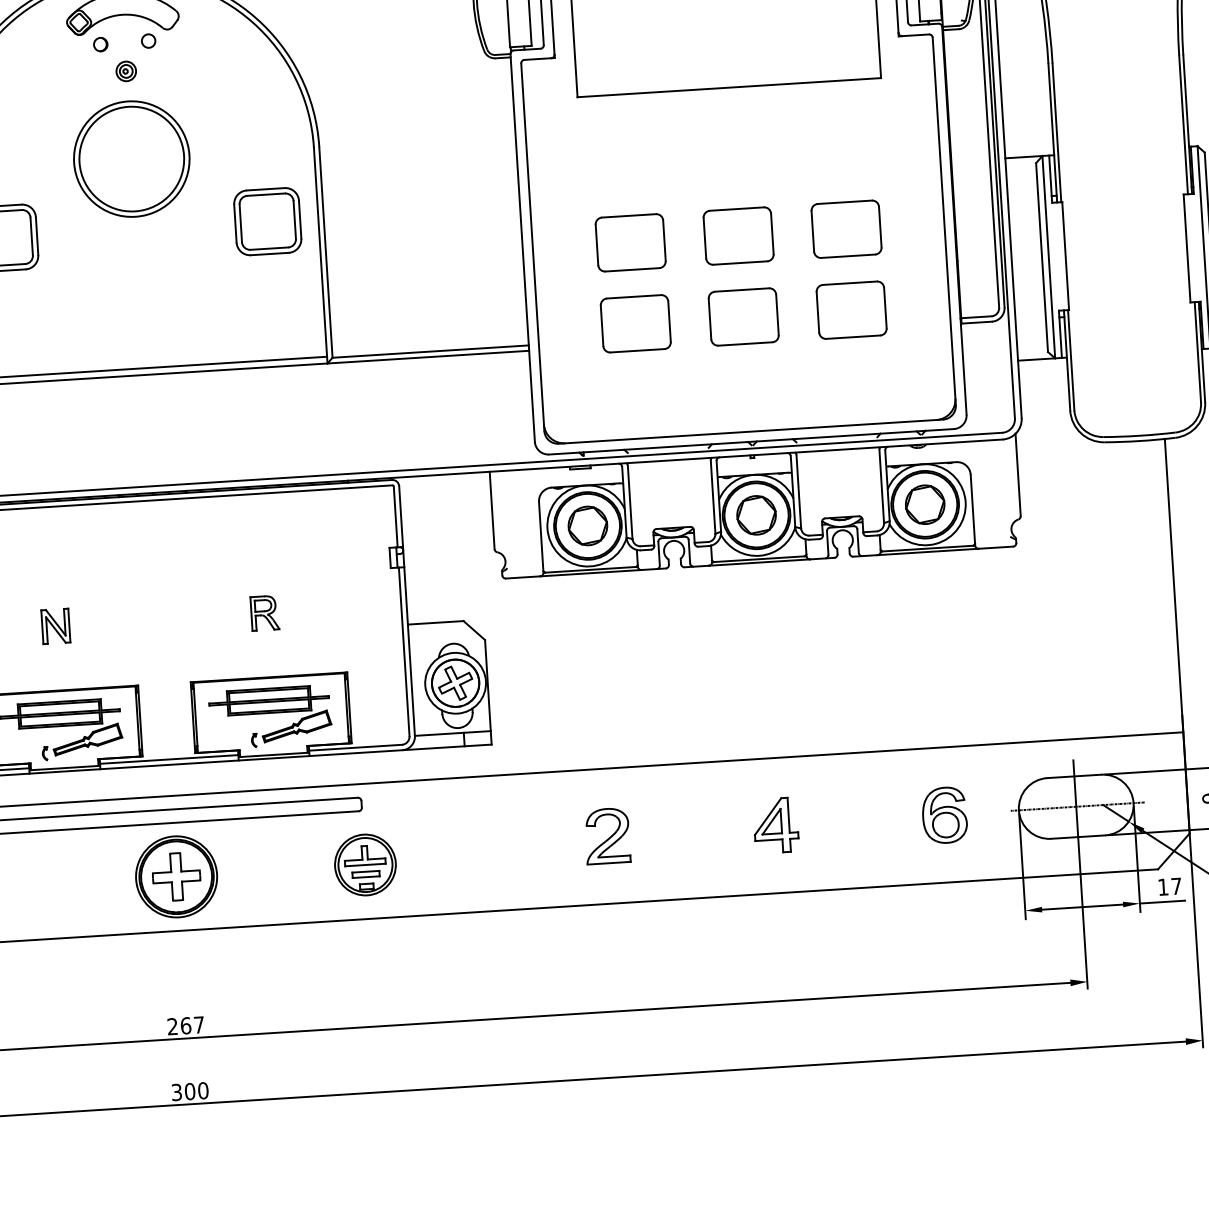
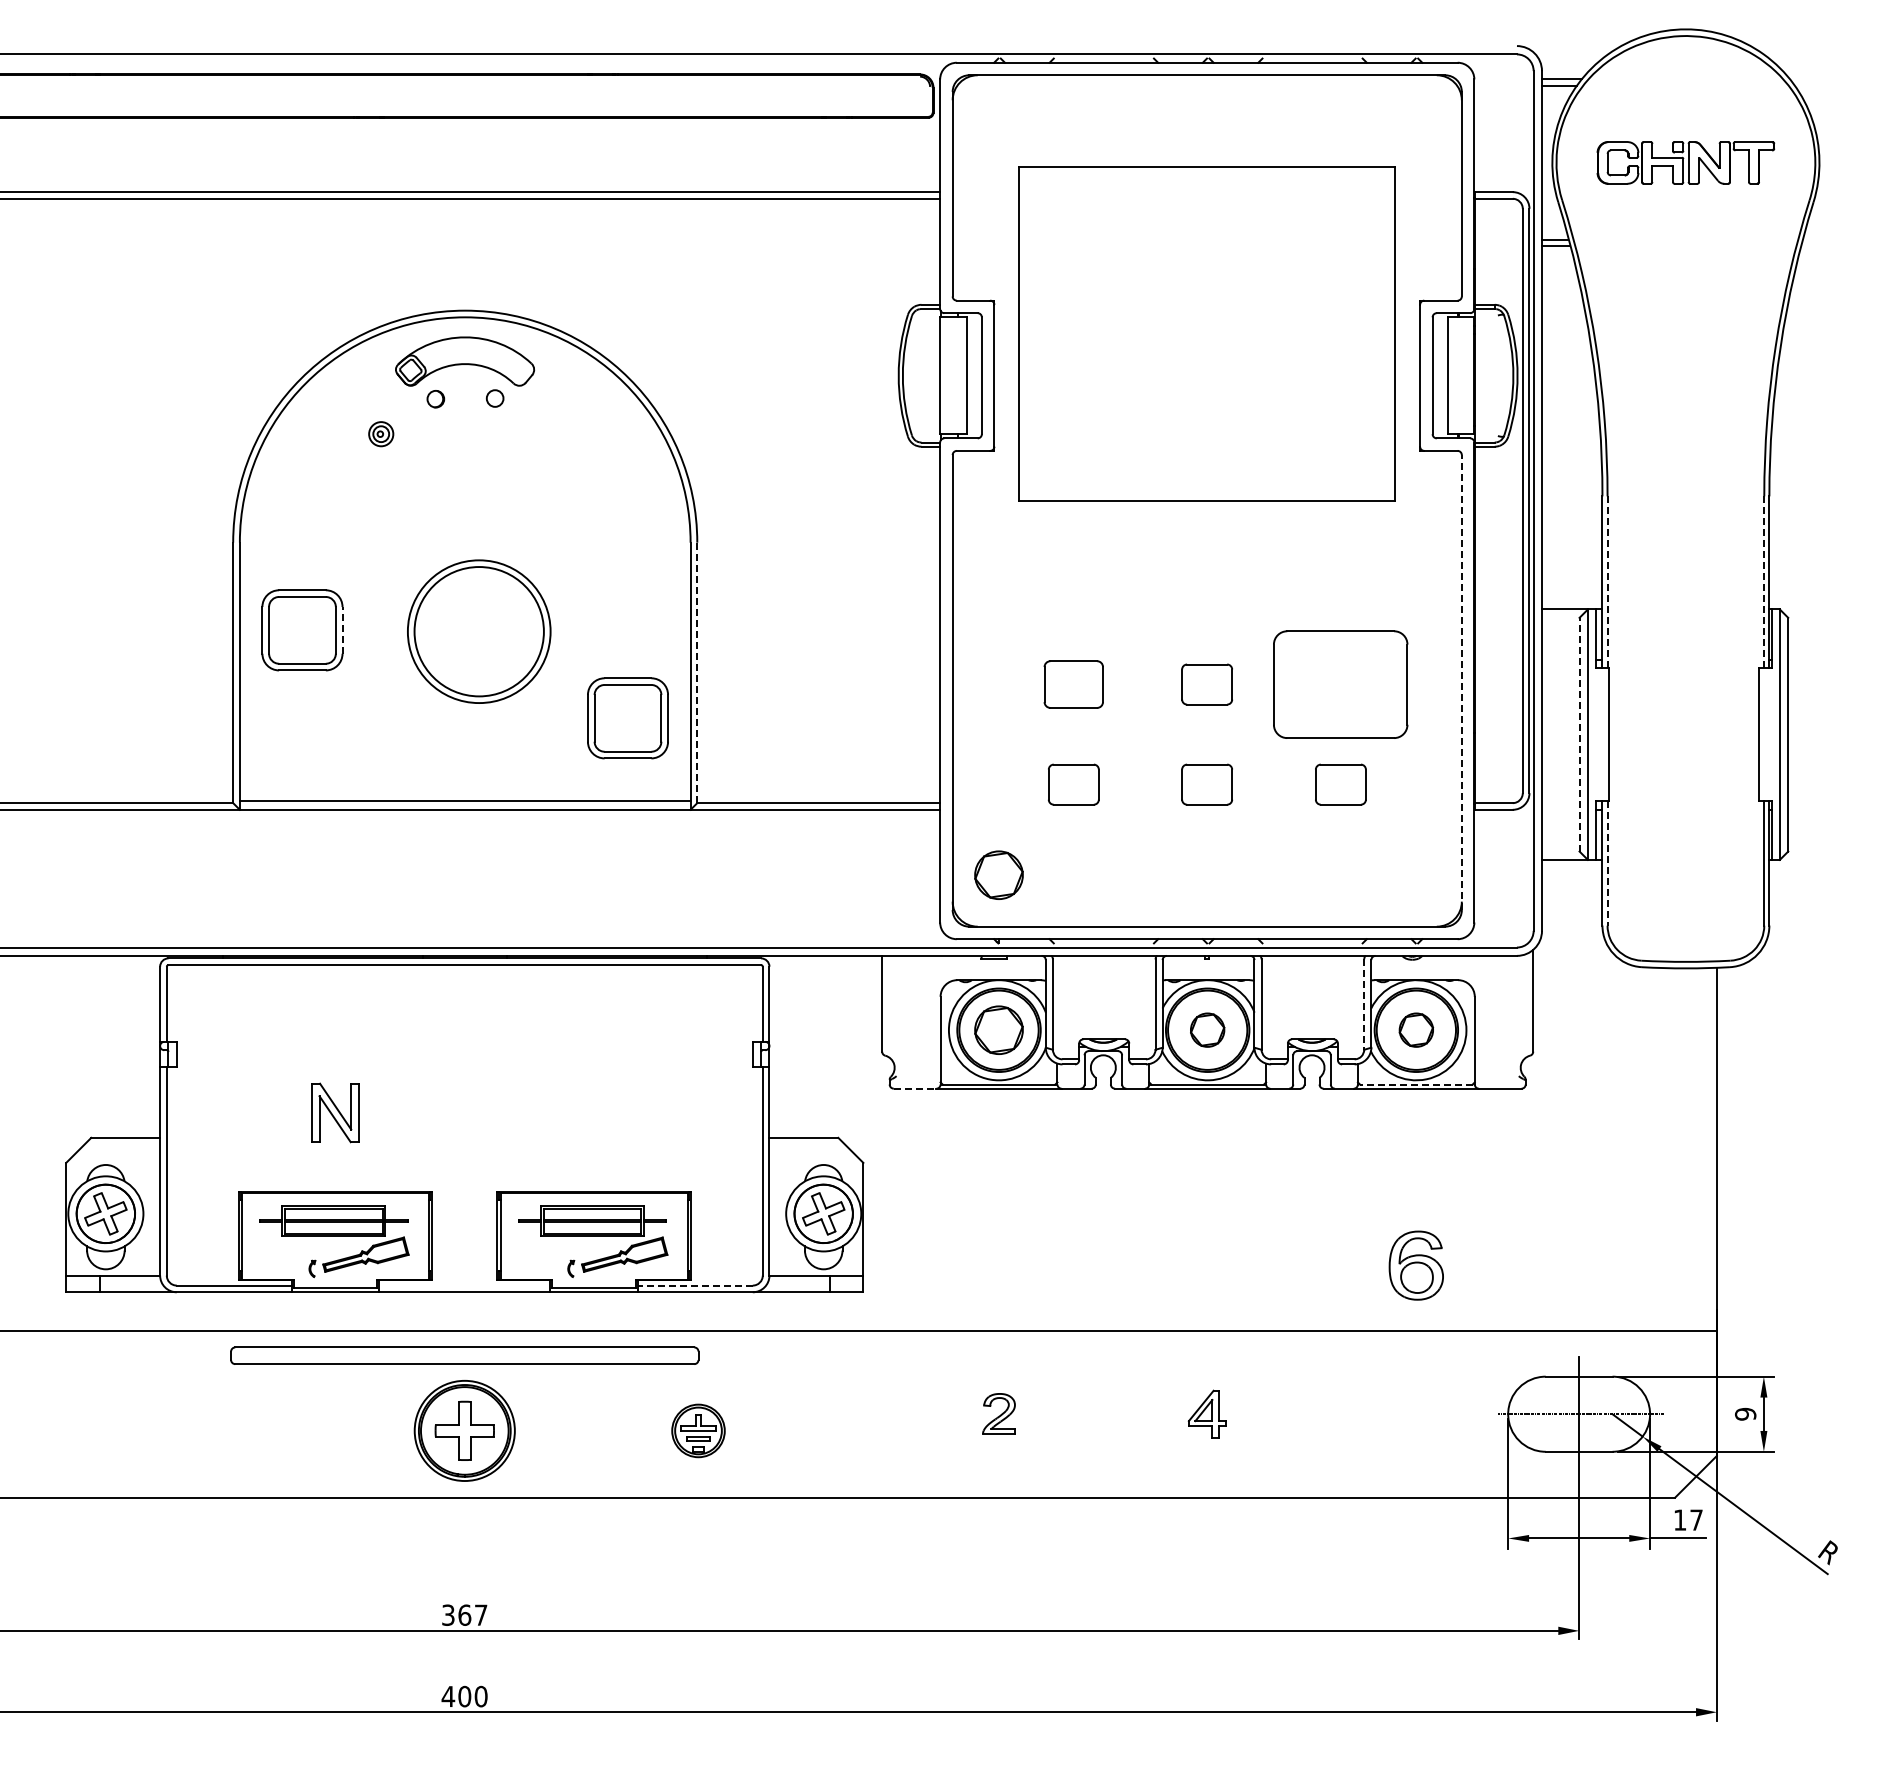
part: (126, 71) -> (381, 434), moved
line: (1183, 125) -> (1764, 582), solid -> dashed
line: (1056, 133) -> (1607, 582), solid -> dashed
part: (132, 158) -> (479, 631), moved
part: (267, 221) -> (627, 718), moved
line: (943, 221) -> (1461, 682), solid -> dashed
part: (846, 229) -> (1340, 684), size x1.6
line: (37, 235) -> (342, 629), solid -> dashed
part: (738, 236) -> (1206, 684), size x0.6
part: (630, 242) -> (1073, 684), size x0.7
line: (326, 252) -> (697, 672), solid -> dashed
line: (1041, 257) -> (1579, 734), solid -> dashed
part: (851, 310) -> (1340, 784), size x0.6
part: (743, 316) -> (1206, 784), size x0.6
part: (635, 323) -> (1073, 784), size x0.6
line: (1071, 361) -> (1607, 864), solid -> dashed
part: (579, 400) -> (998, 874), added
line: (882, 487) -> (1364, 1005), solid -> dashed
part: (925, 504) -> (1416, 1029), size x0.7
part: (756, 514) -> (1207, 1029), size x0.7
line: (927, 548) -> (1415, 1084), solid -> dashed
line: (523, 577) -> (915, 1088), solid -> dashed
part: (264, 613) -> (593, 1112), removed
part: (55, 626) -> (335, 1112), size x1.4
line: (354, 747) -> (694, 1285), solid -> dashed
line: (168, 759) -> (464, 1285), removed
part: (944, 815) -> (1415, 1265), moved
part: (775, 825) -> (1207, 1413), size x0.7
part: (607, 835) -> (998, 1413), size x0.6
part: (365, 864) -> (698, 1430), size x0.7
text: (172, 1026) -> (448, 1614), 267 -> 367
text: (176, 1092) -> (448, 1696), 300 -> 400

